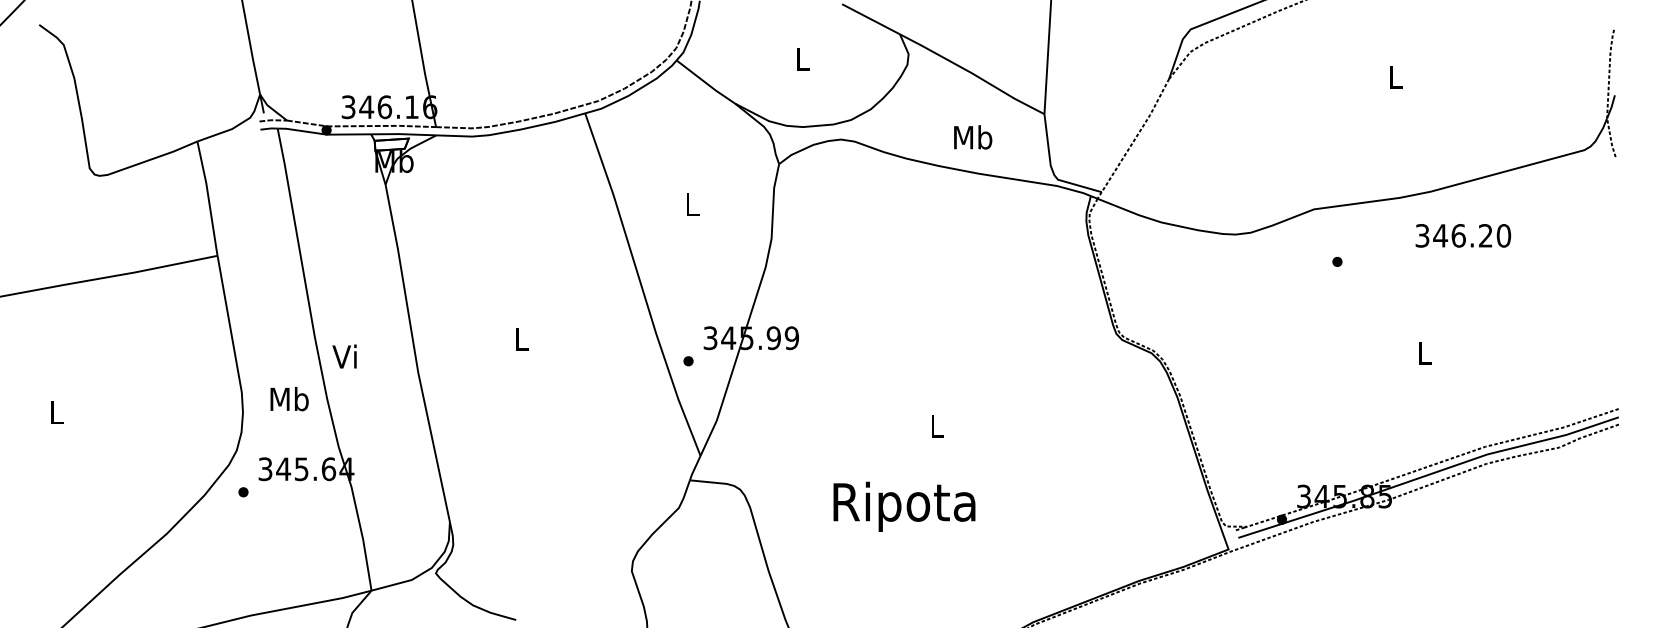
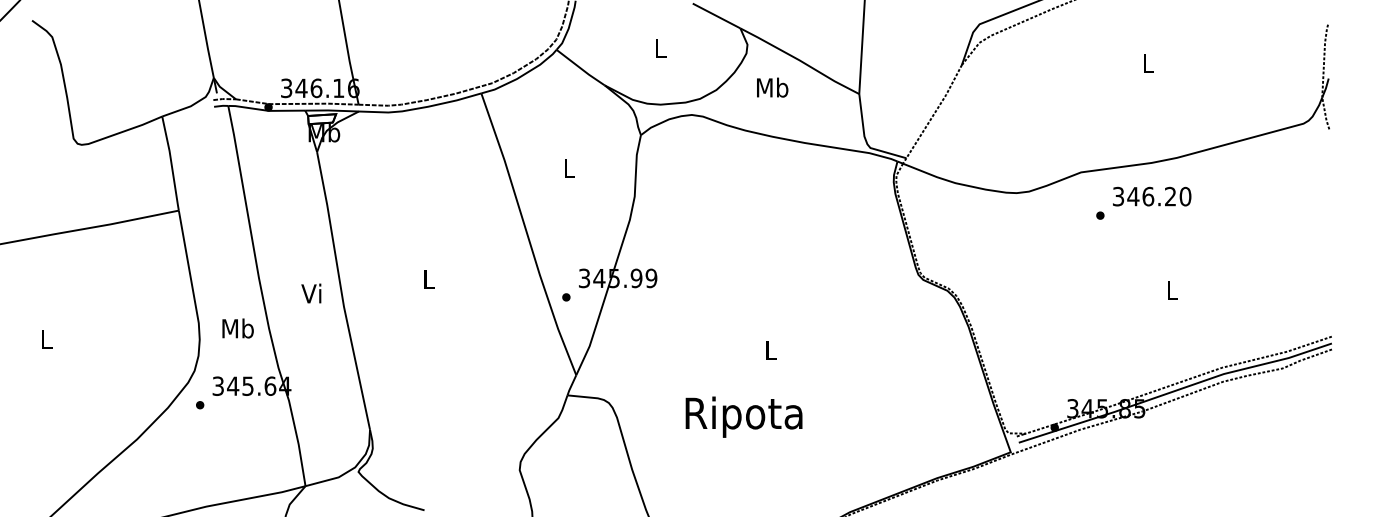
text: (973, 137) -> (772, 87), moved
text: (1463, 235) -> (1152, 196), moved
text: (344, 356) -> (311, 293), moved

